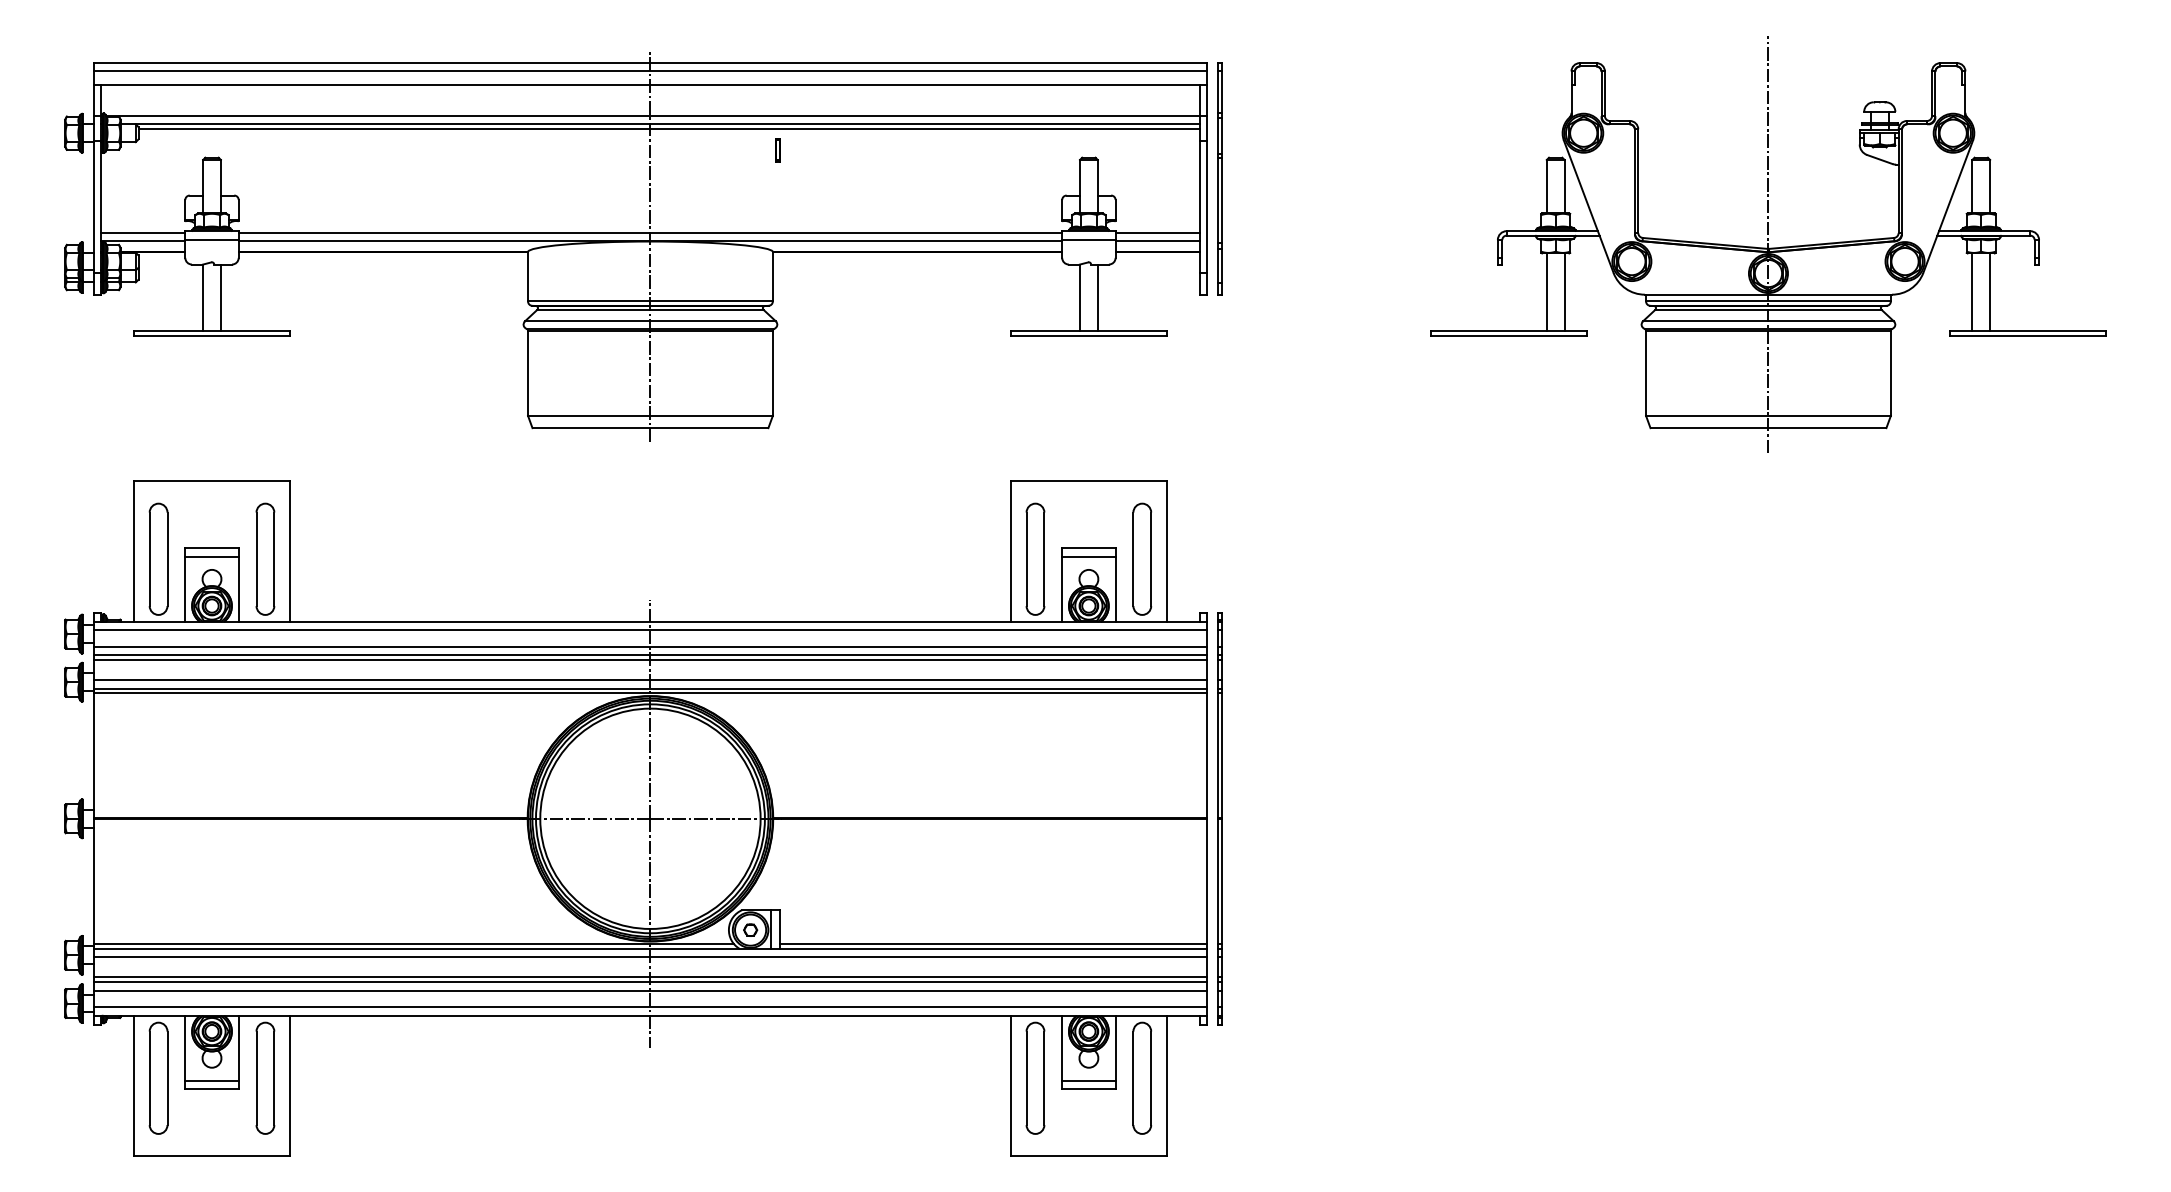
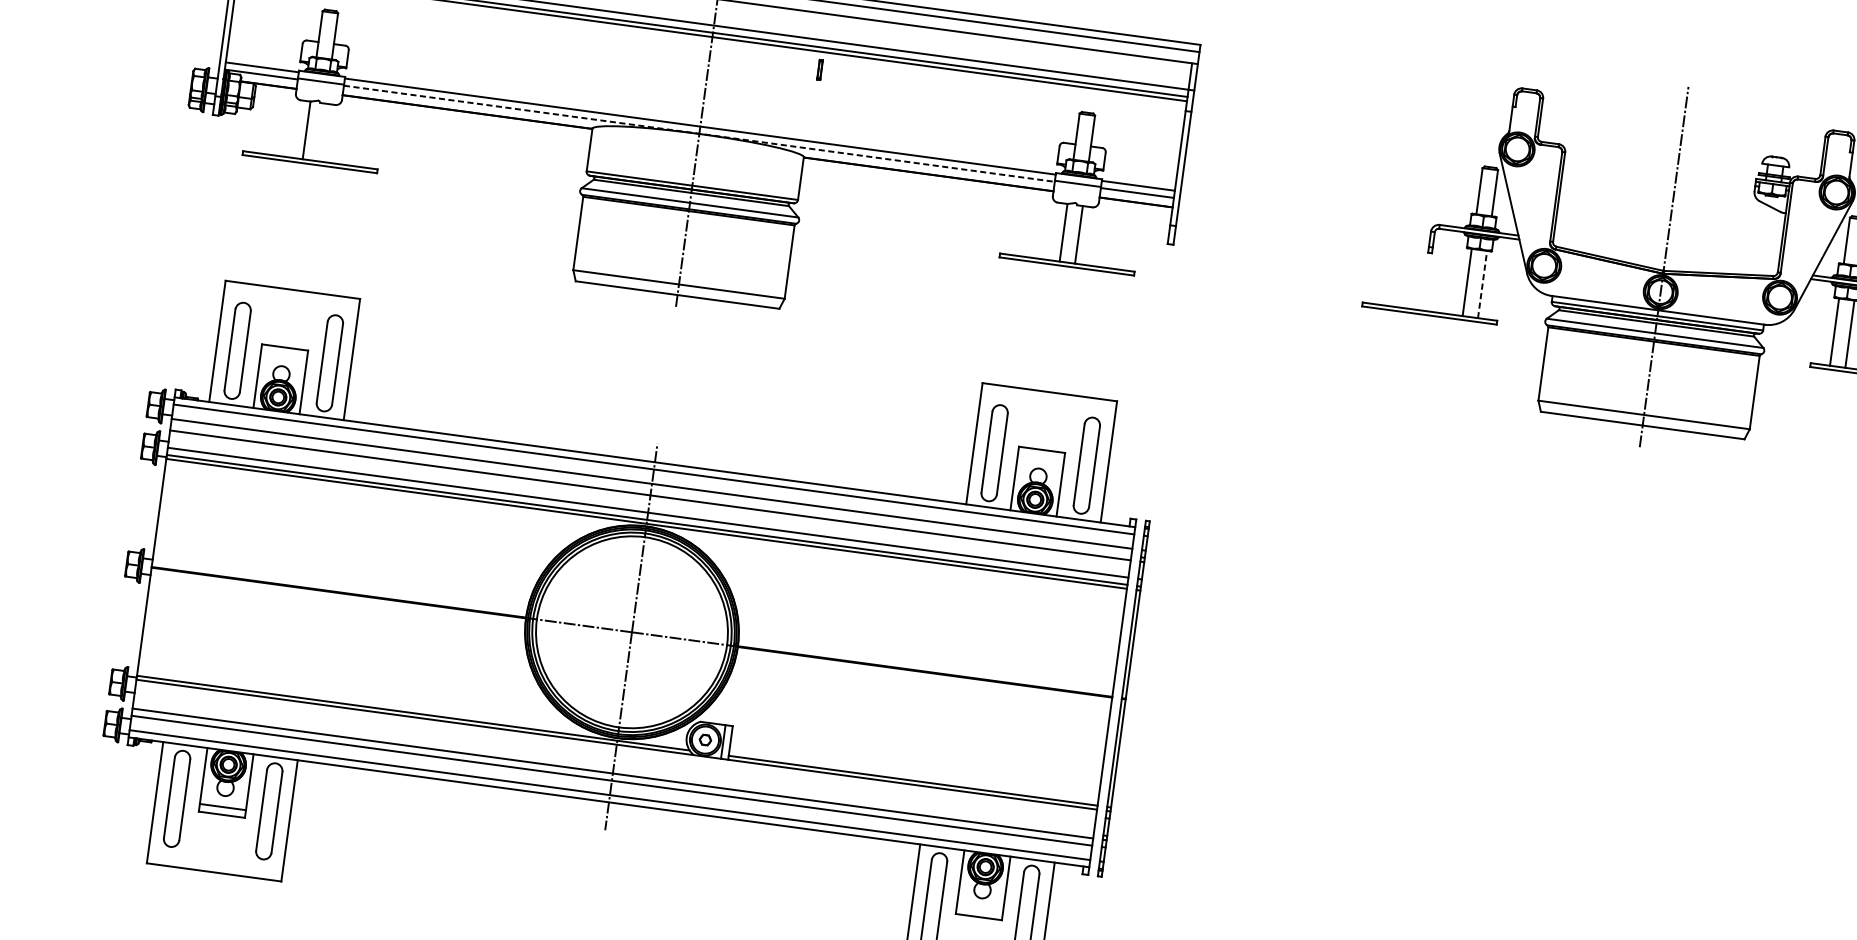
part: (1219, 178) -> (1197, 145), removed
line: (650, 241) -> (699, 133), solid -> dashed
line: (1564, 292) -> (1482, 284), solid -> dashed
line: (220, 297) -> (321, 132), removed
line: (211, 557) -> (283, 355), removed
line: (1088, 557) -> (1040, 457), removed
line: (650, 655) -> (651, 491), removed
line: (650, 957) -> (615, 752), removed
line: (650, 977) -> (613, 769), removed
line: (1088, 1080) -> (979, 909), removed

